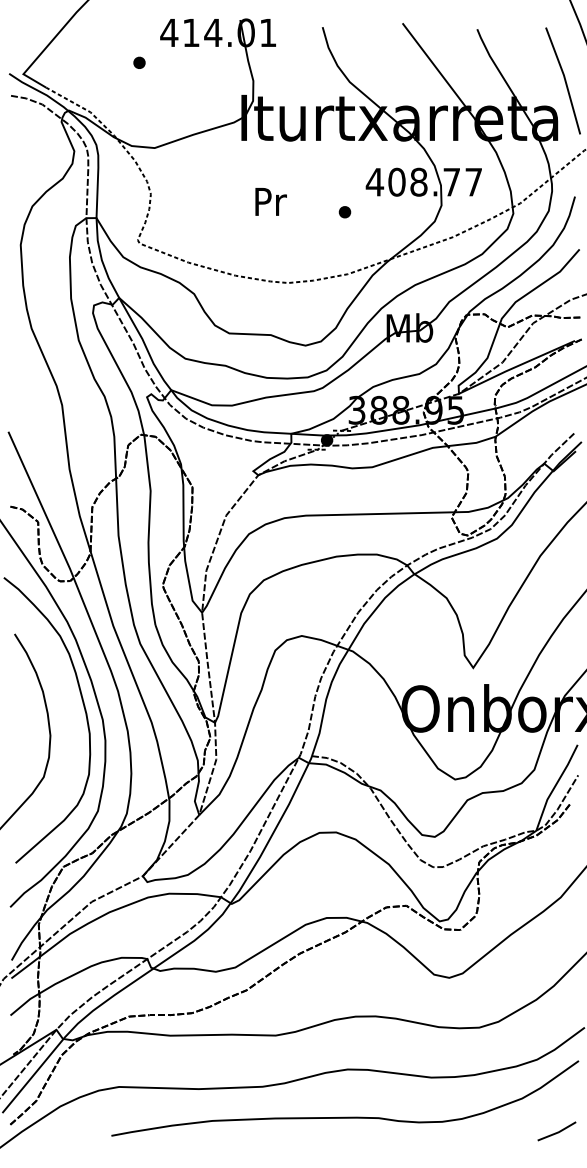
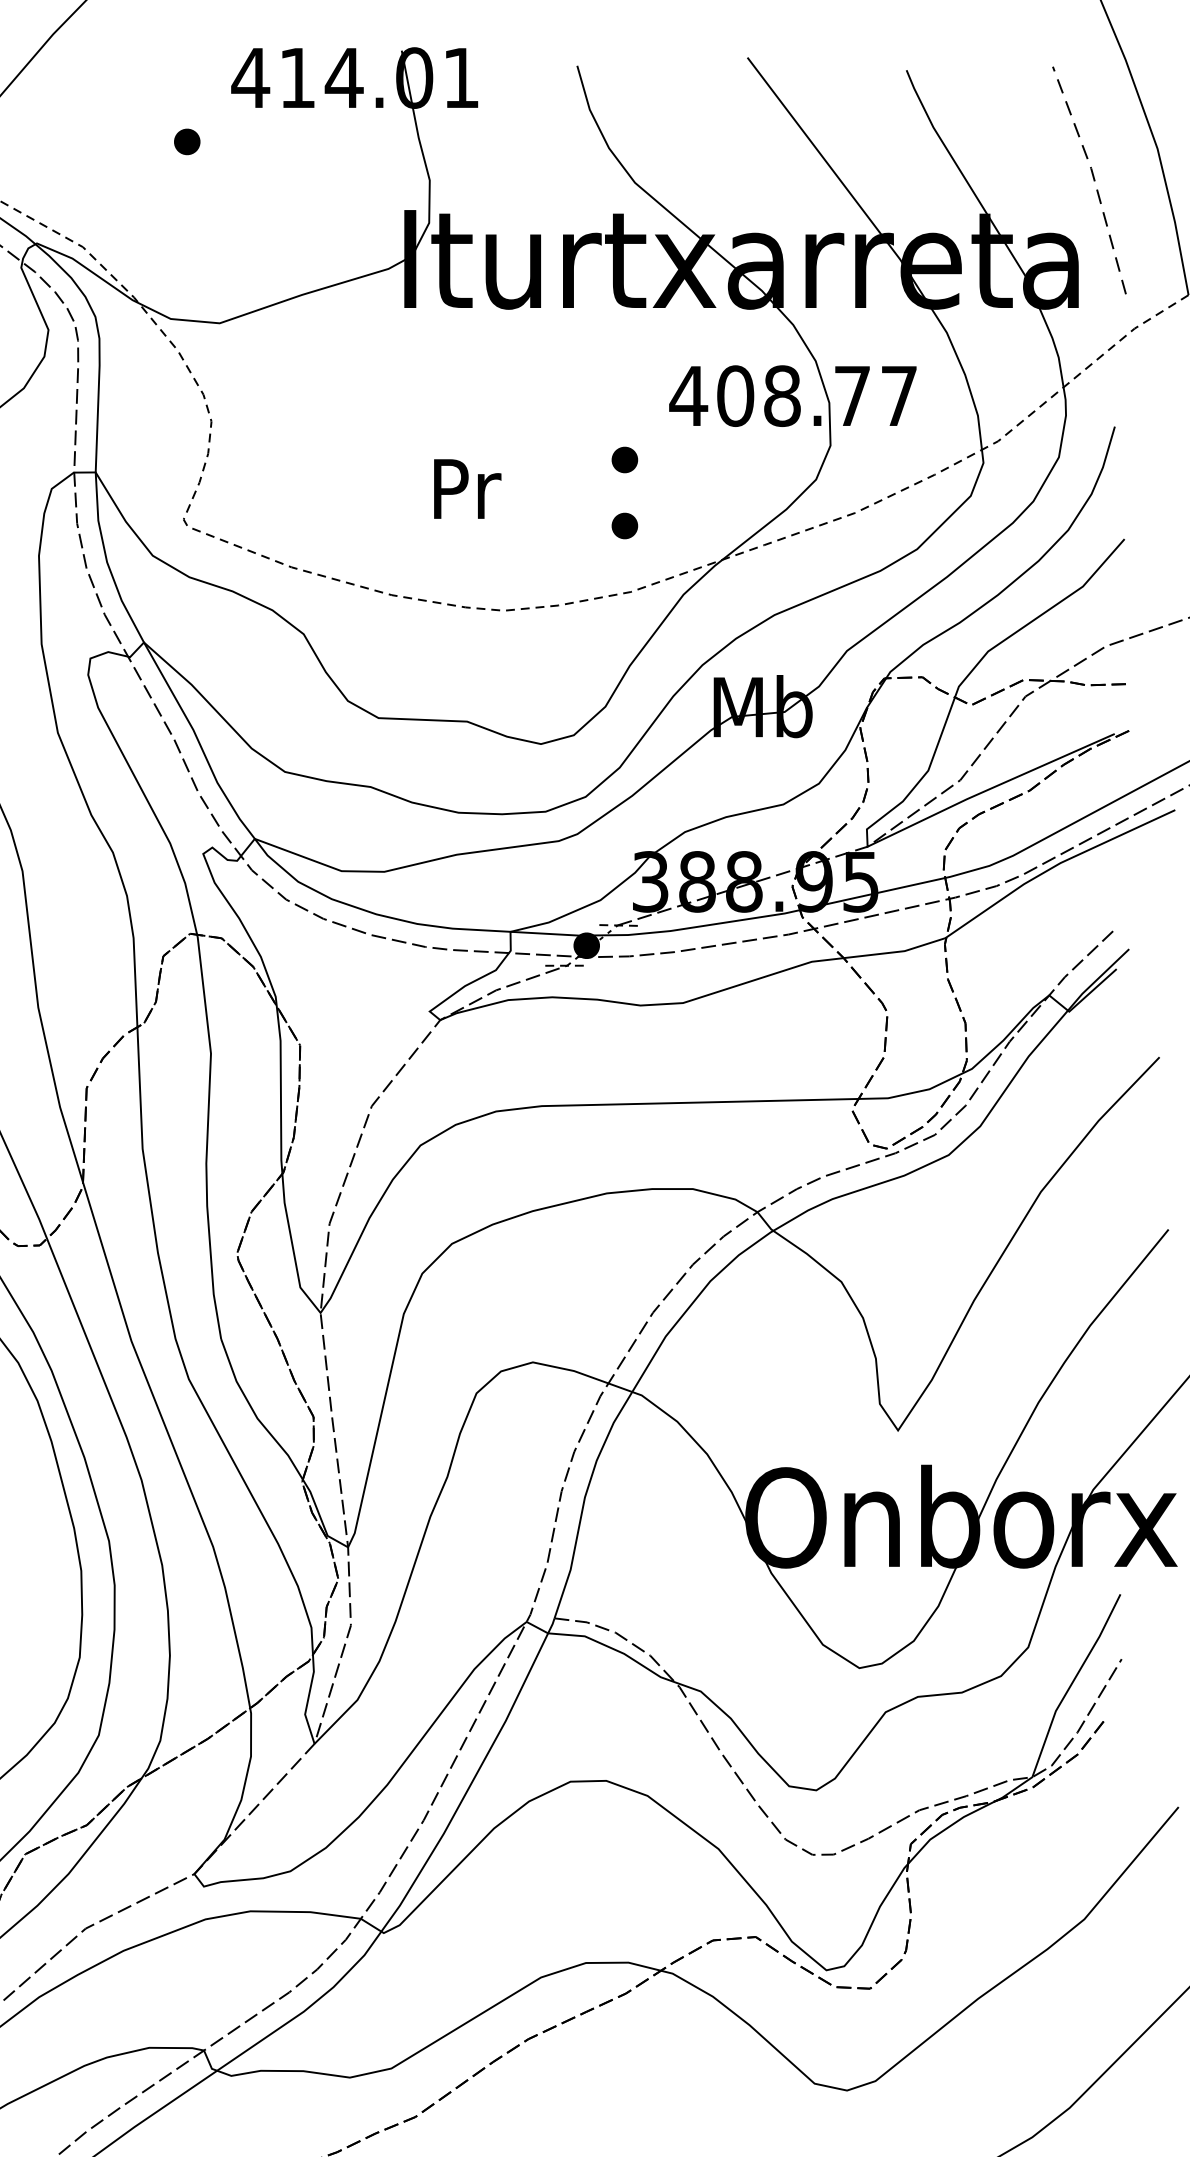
line: (565, 79) -> (1094, 177), solid -> dashed
text: (270, 201) -> (466, 488), moved
part: (344, 243) -> (623, 526), added

